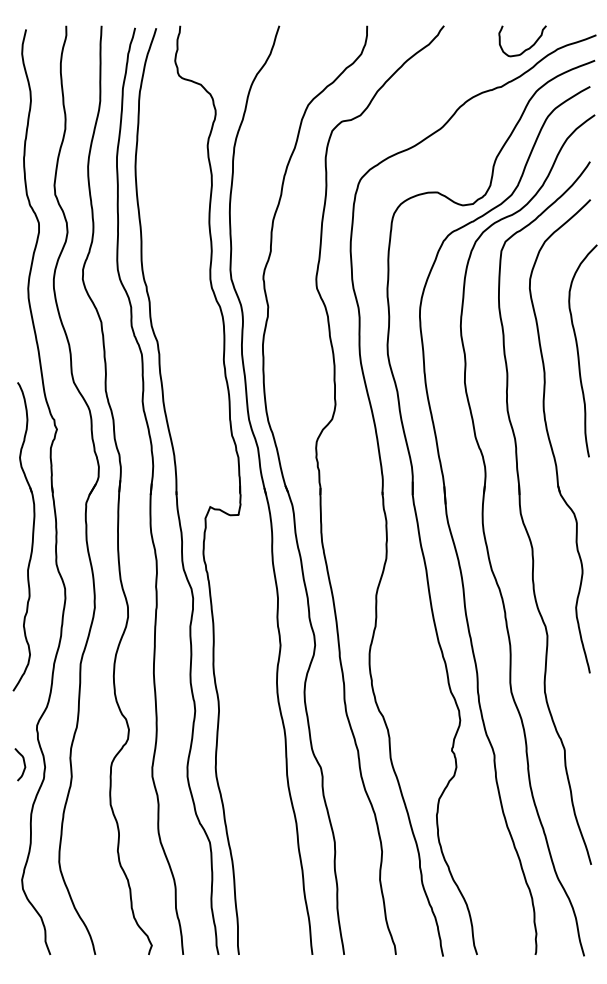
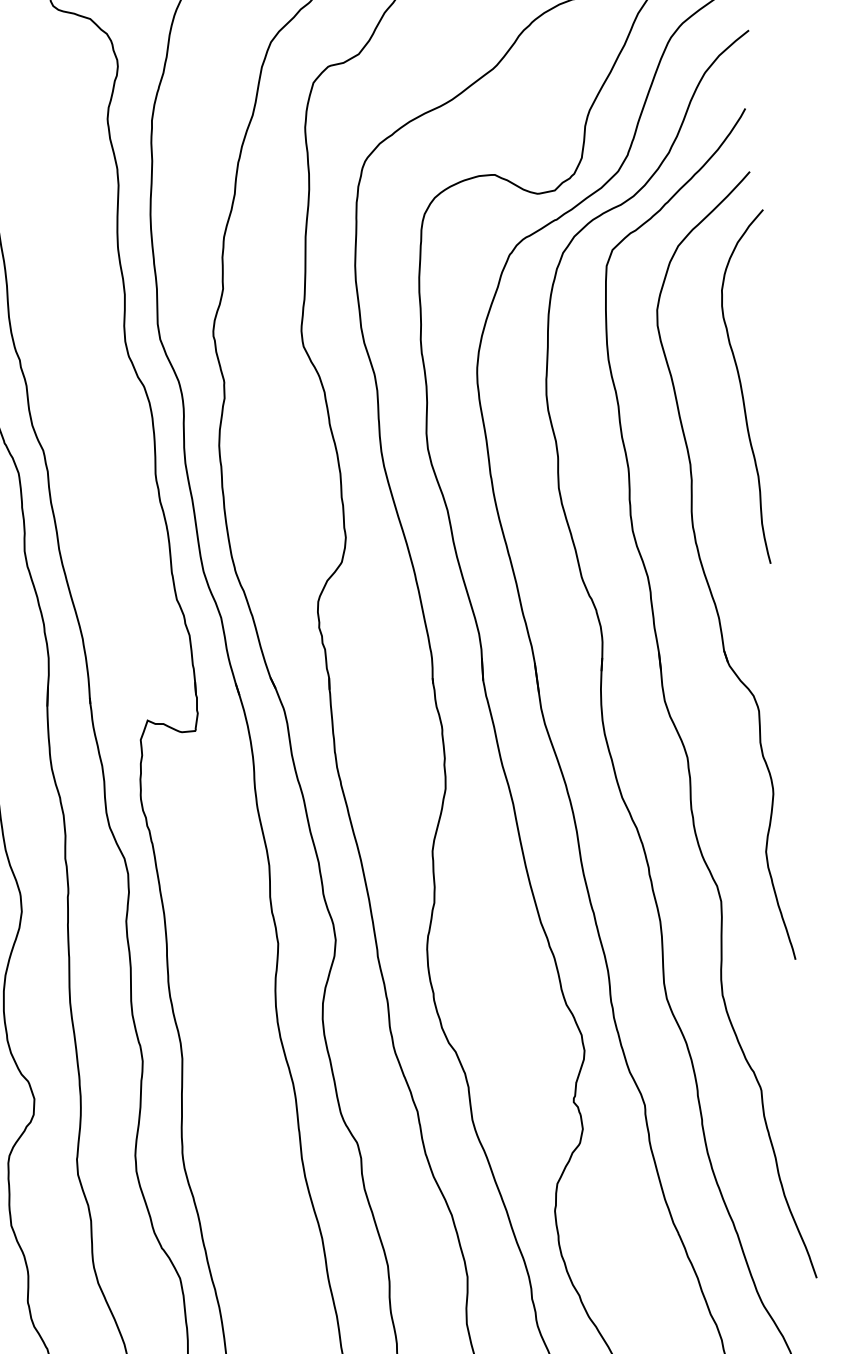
curve: (578, 350) -> (742, 387), moved

